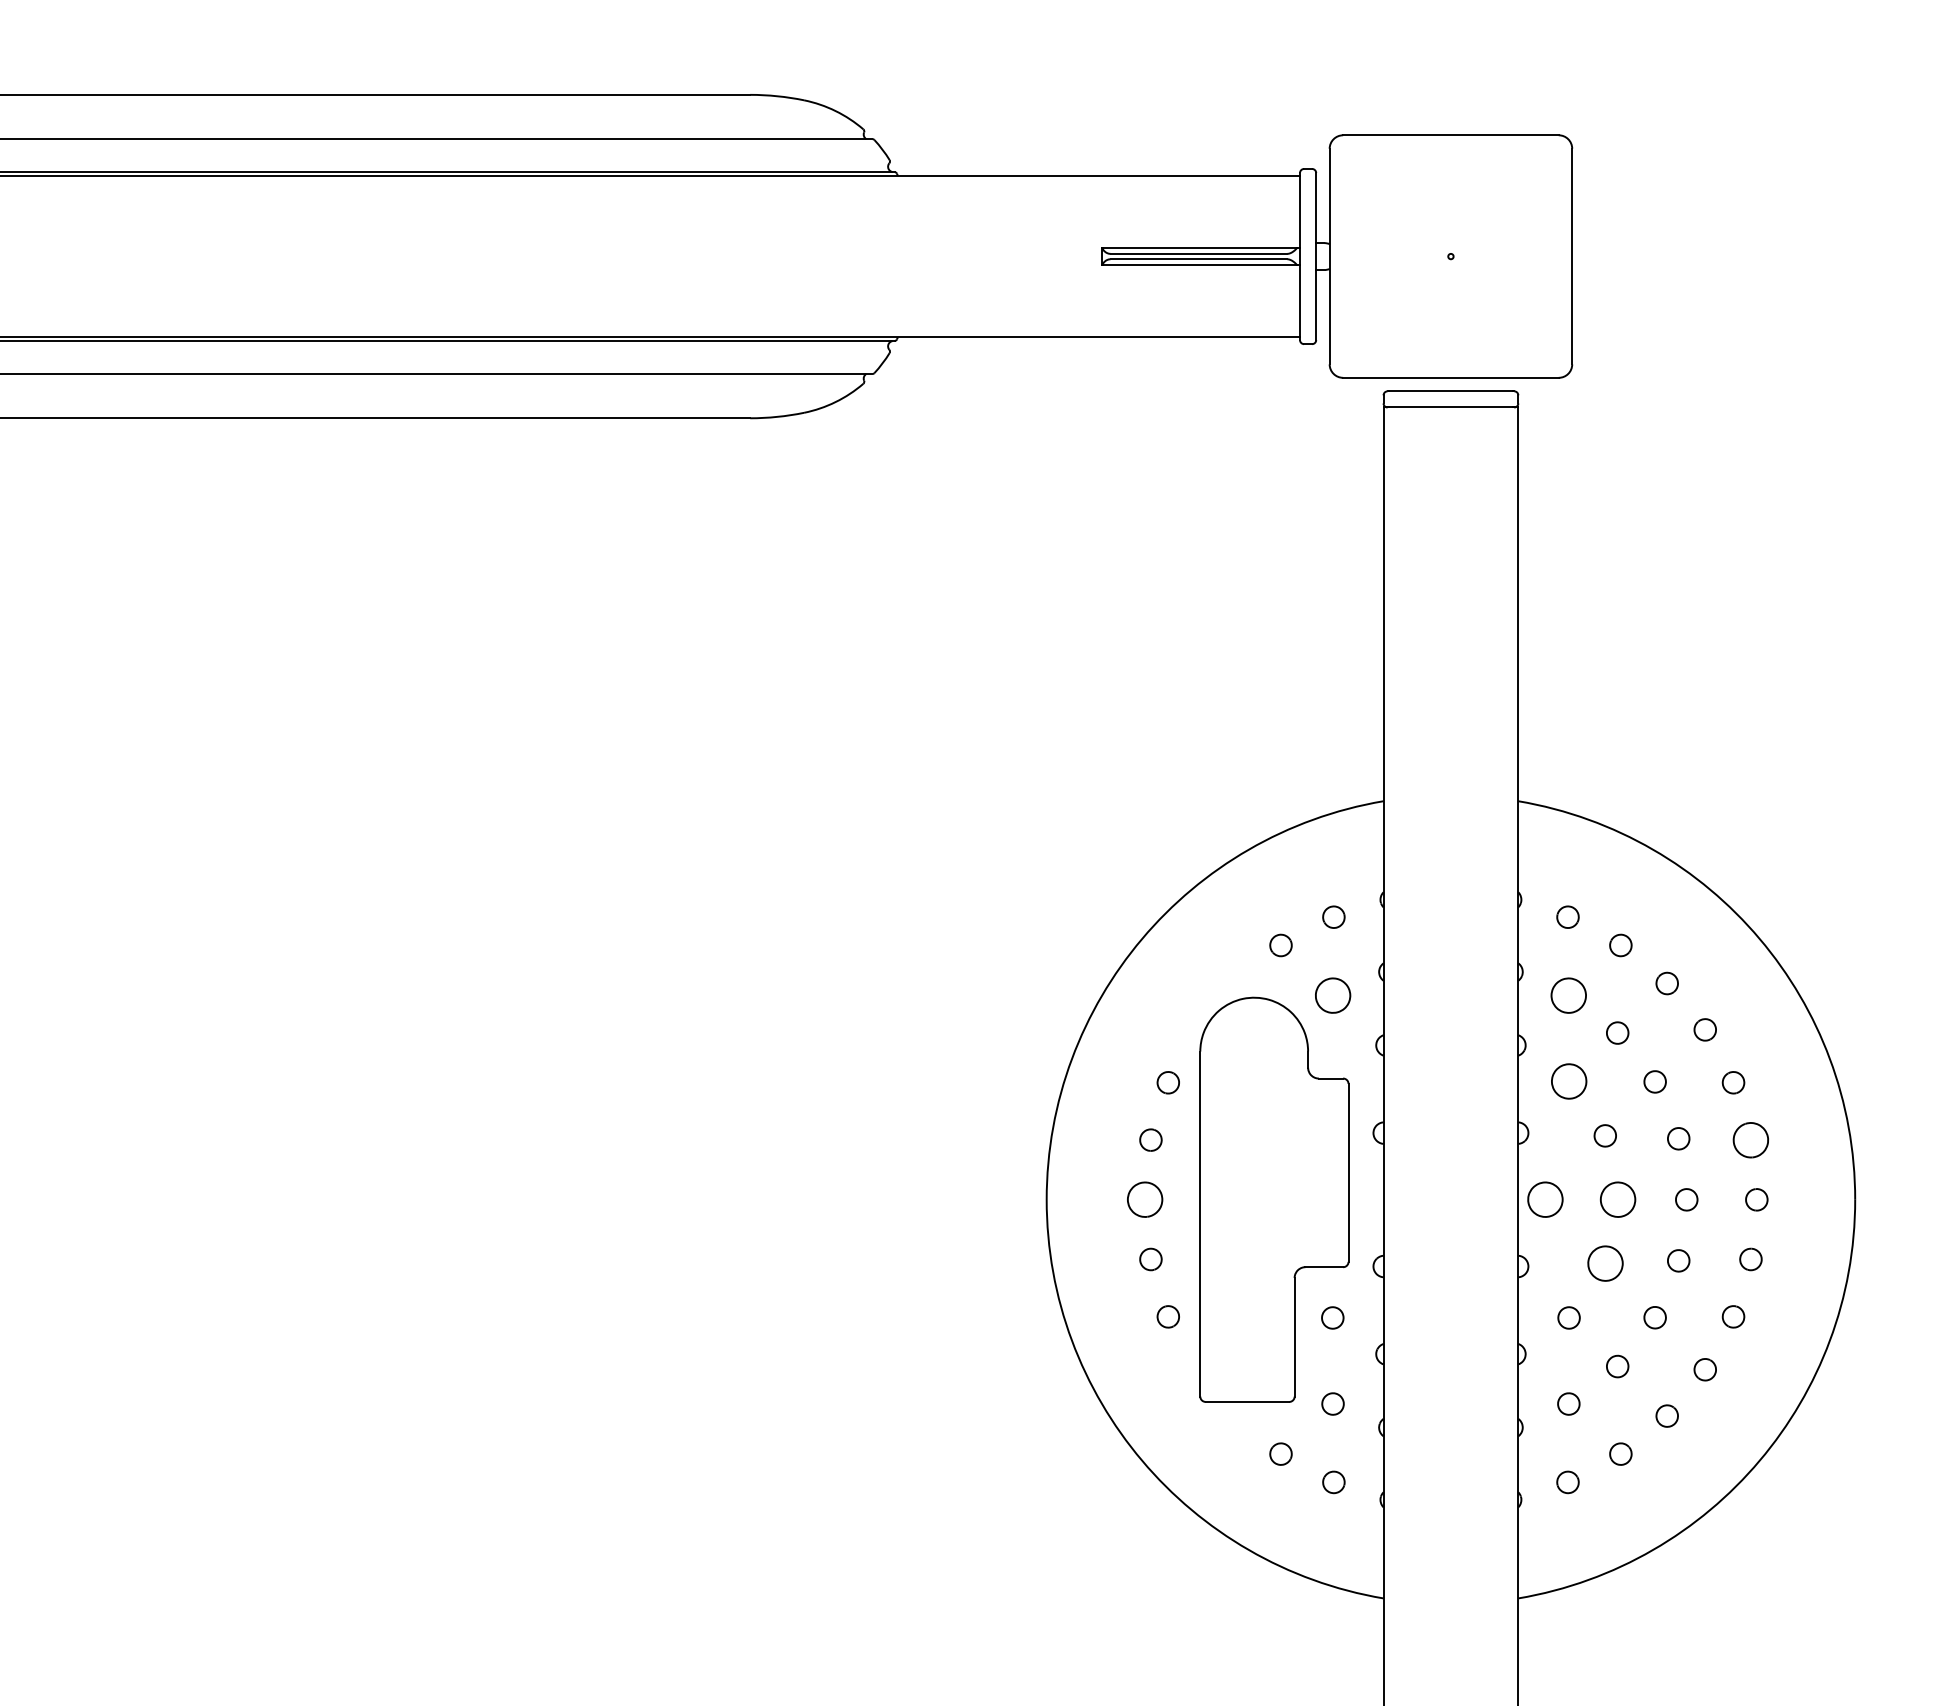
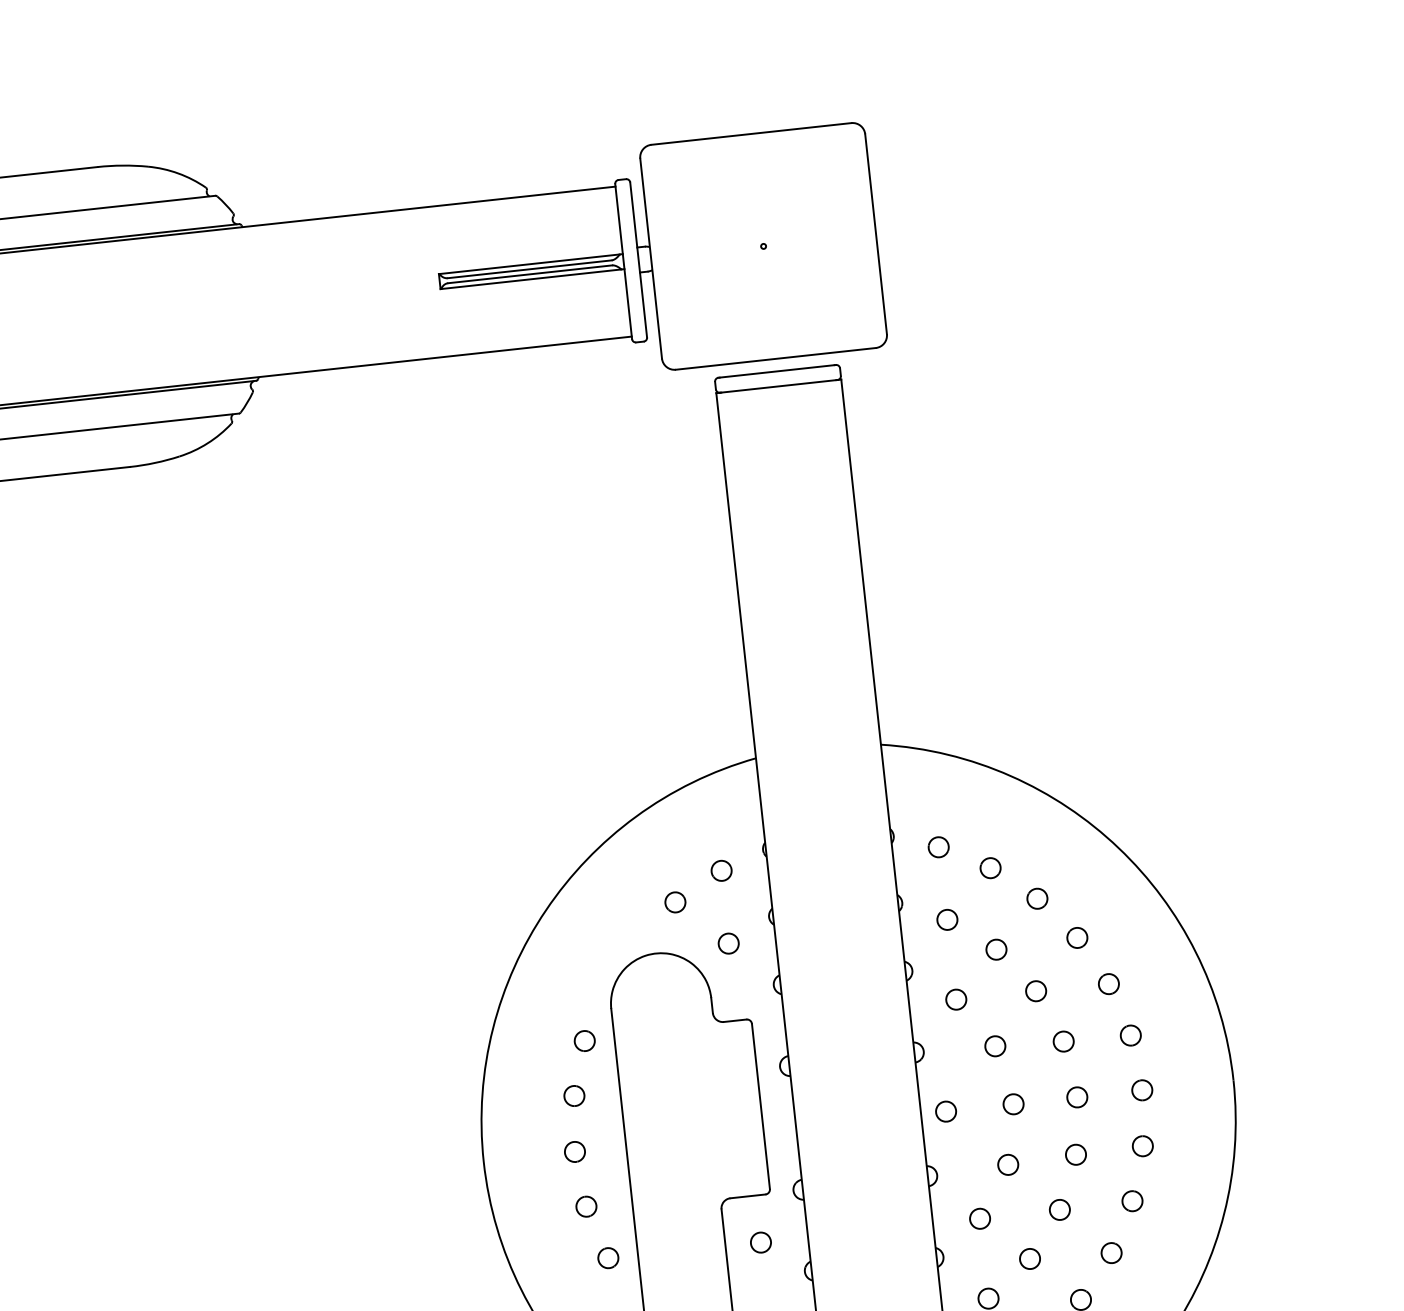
part: (1332, 995) -> (728, 943), size x0.62
part: (1568, 995) -> (947, 919), size x0.62
part: (1568, 1081) -> (955, 999), size x0.62
part: (1750, 1139) -> (1130, 1035), size x0.62
part: (1144, 1199) -> (574, 1151), size x0.62
part: (1544, 1199) -> (945, 1111), size x0.62
part: (1617, 1199) -> (1013, 1104), size x0.62
part: (1604, 1263) -> (1007, 1164), size x0.62

